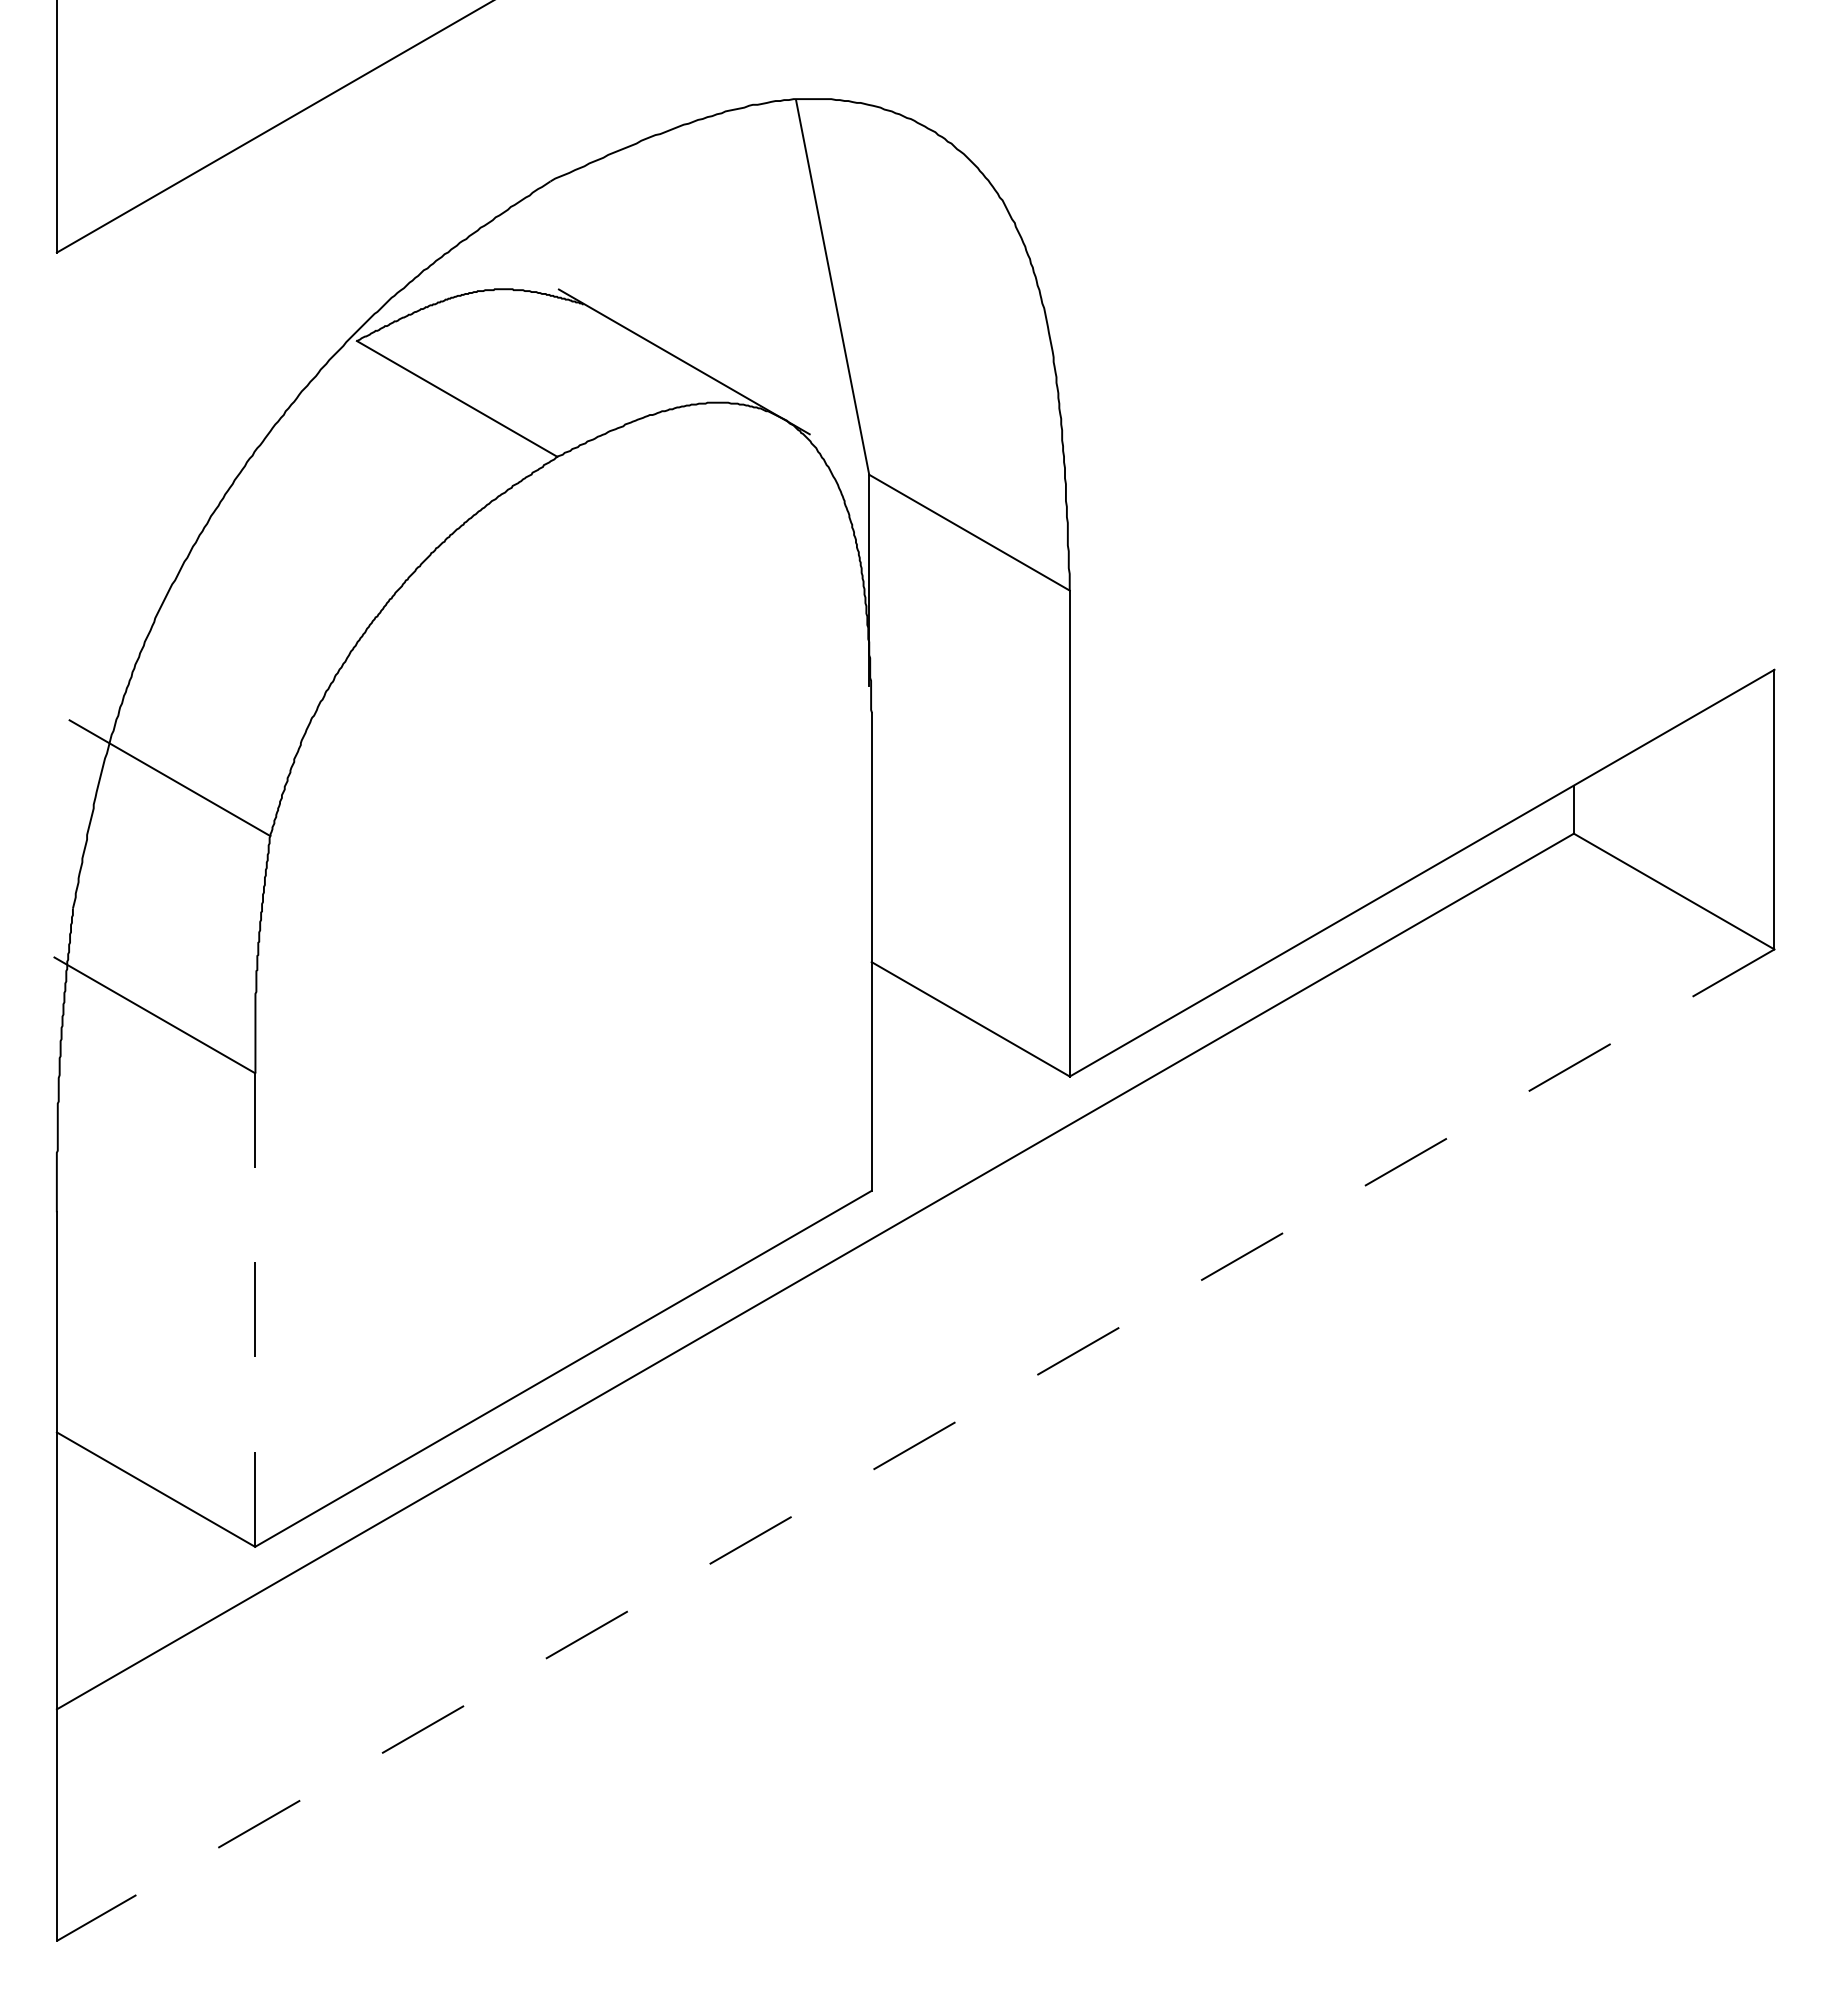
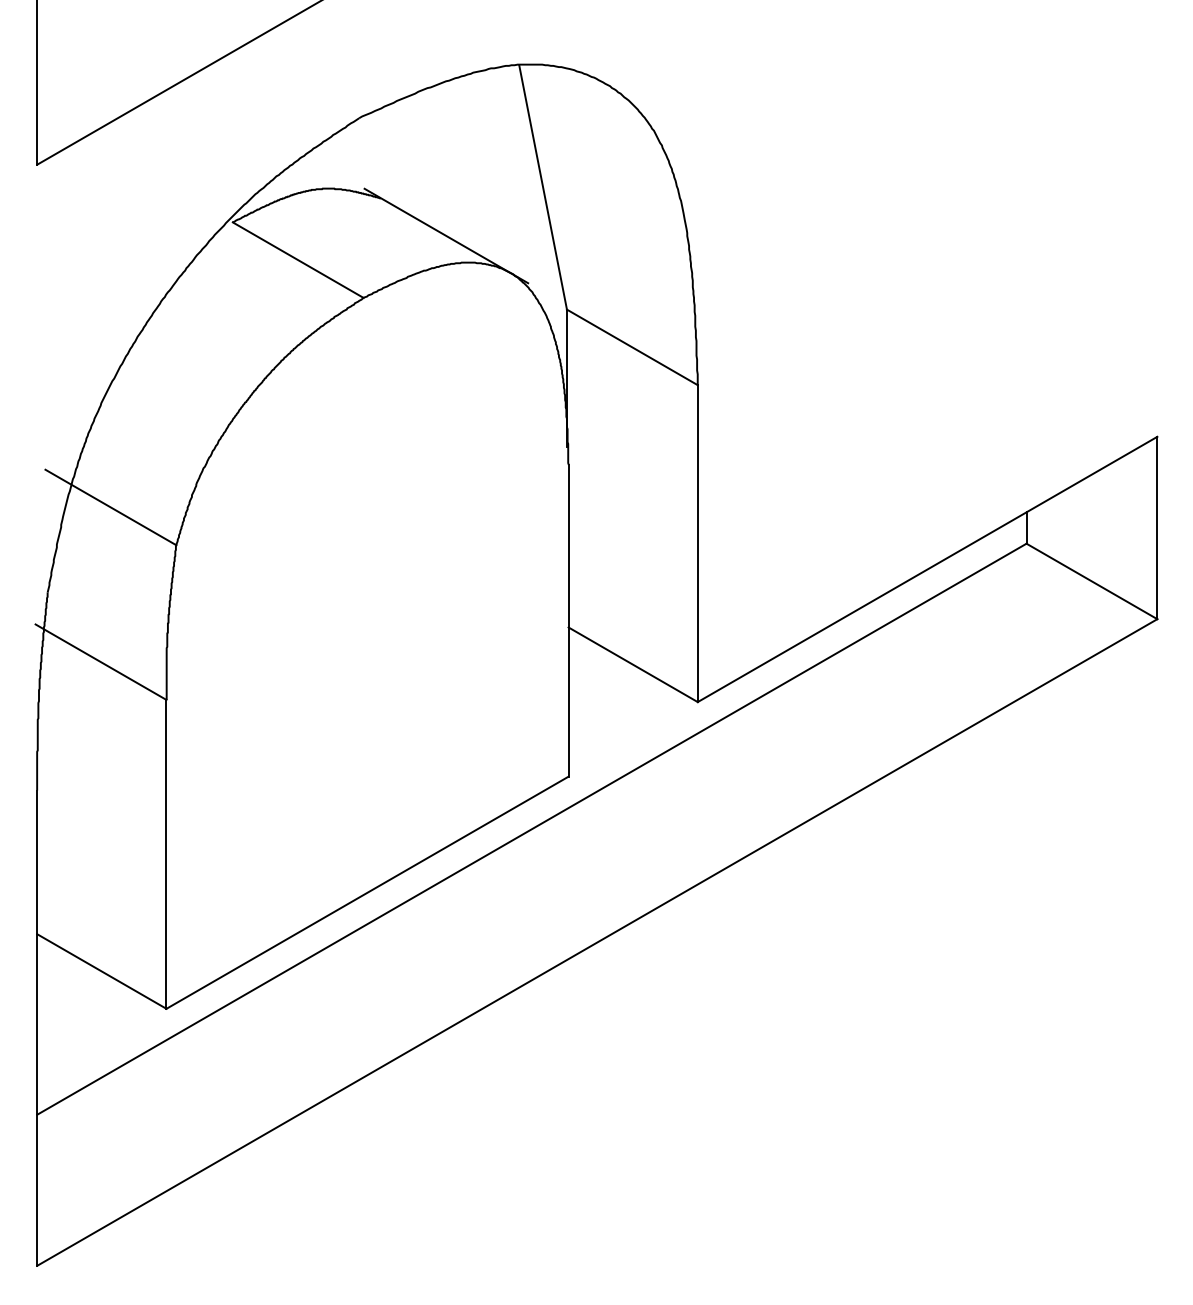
line: (255, 1310) -> (166, 854), dashed -> solid
line: (916, 1445) -> (597, 942), dashed -> solid

